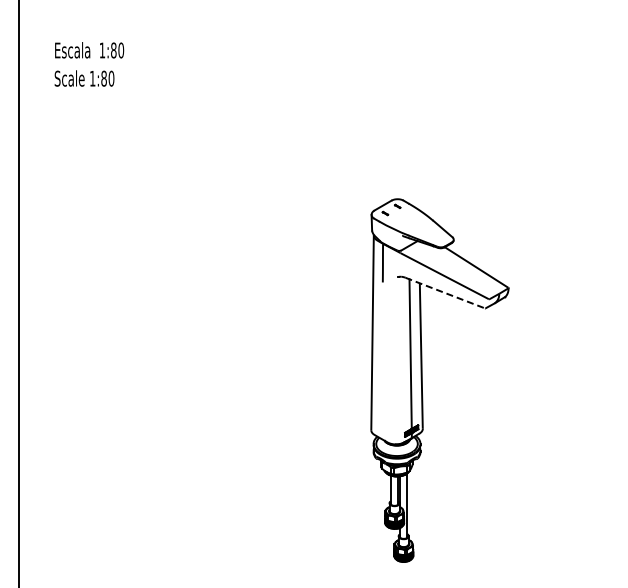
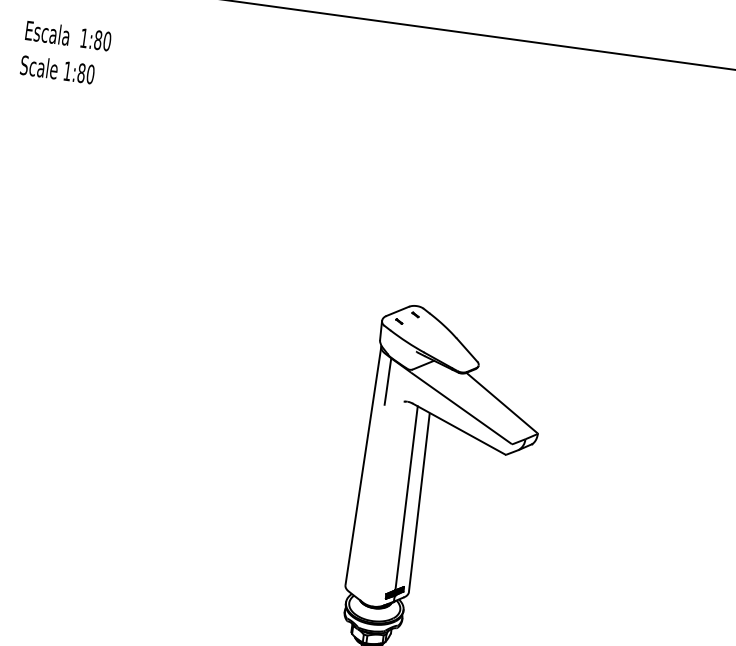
text: (89, 64) -> (66, 53), moved
line: (445, 293) -> (459, 429), dashed -> solid

